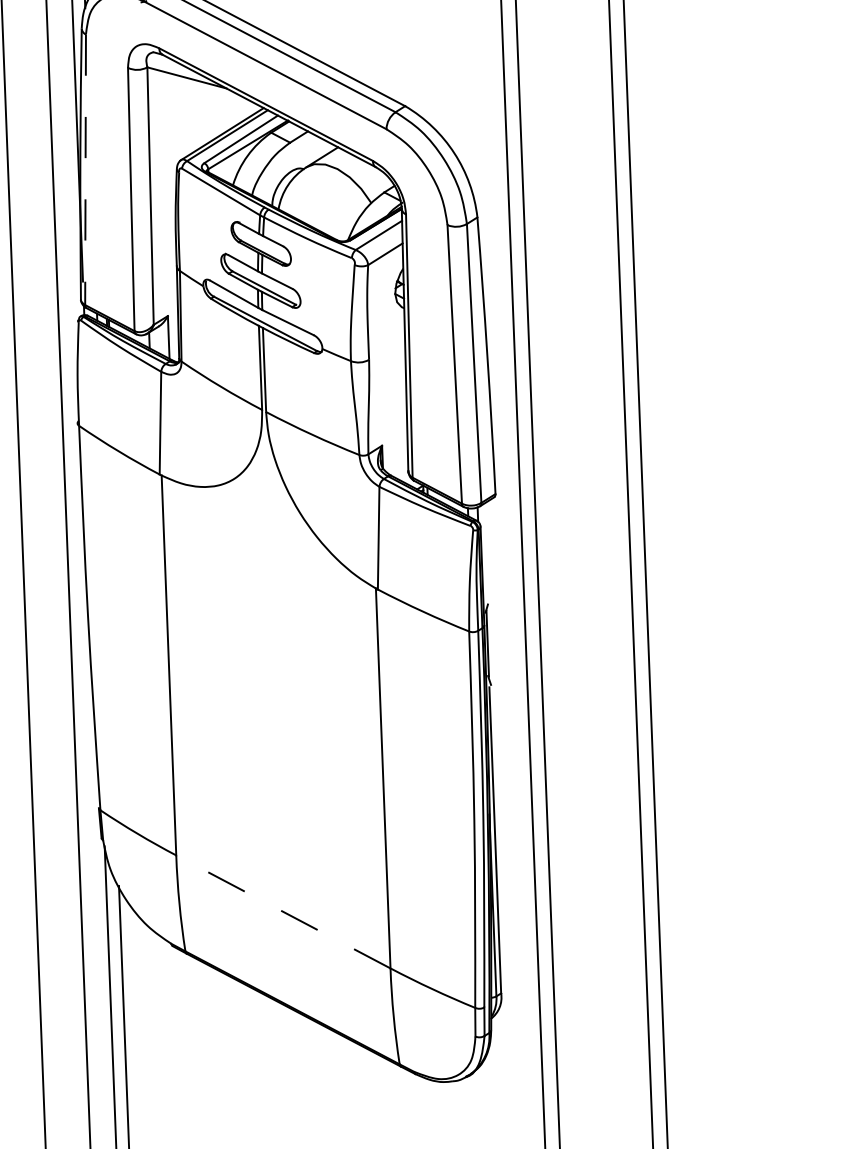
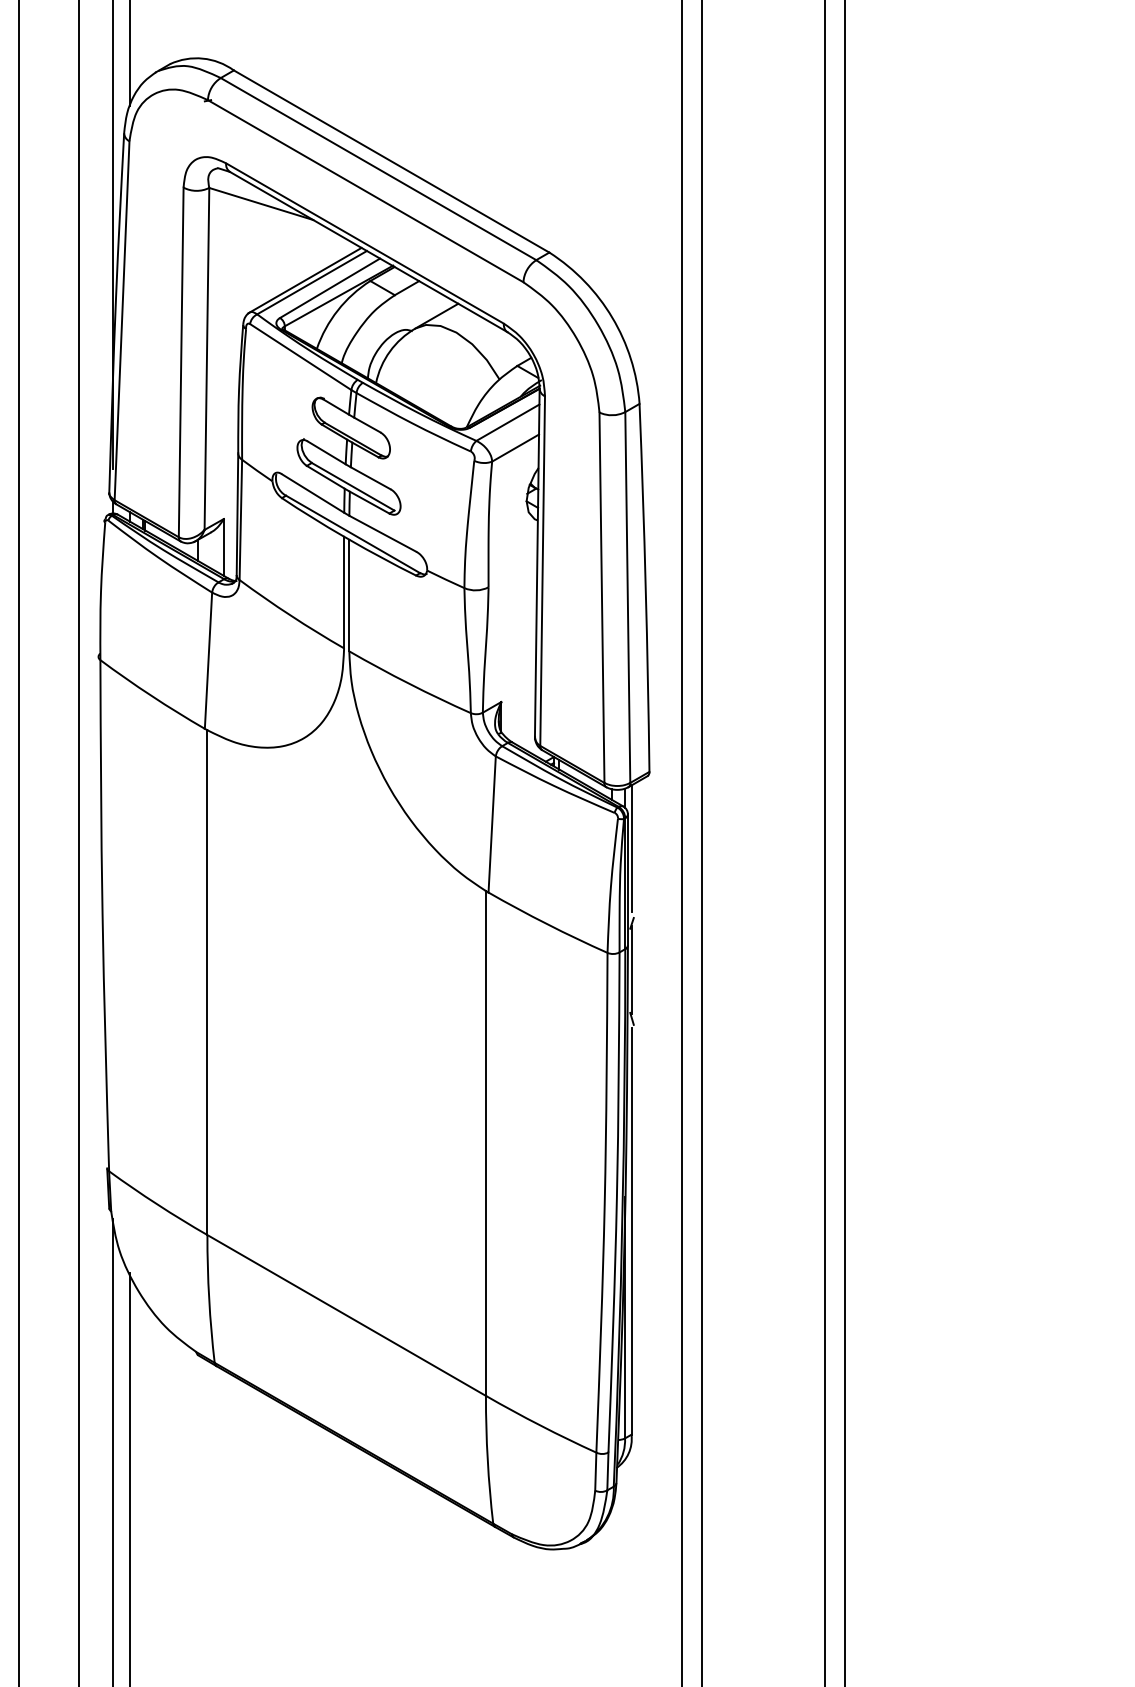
line: (85, 169) -> (122, 320), dashed -> solid
line: (484, 552) -> (631, 848), added
line: (283, 911) -> (346, 1315), dashed -> solid

